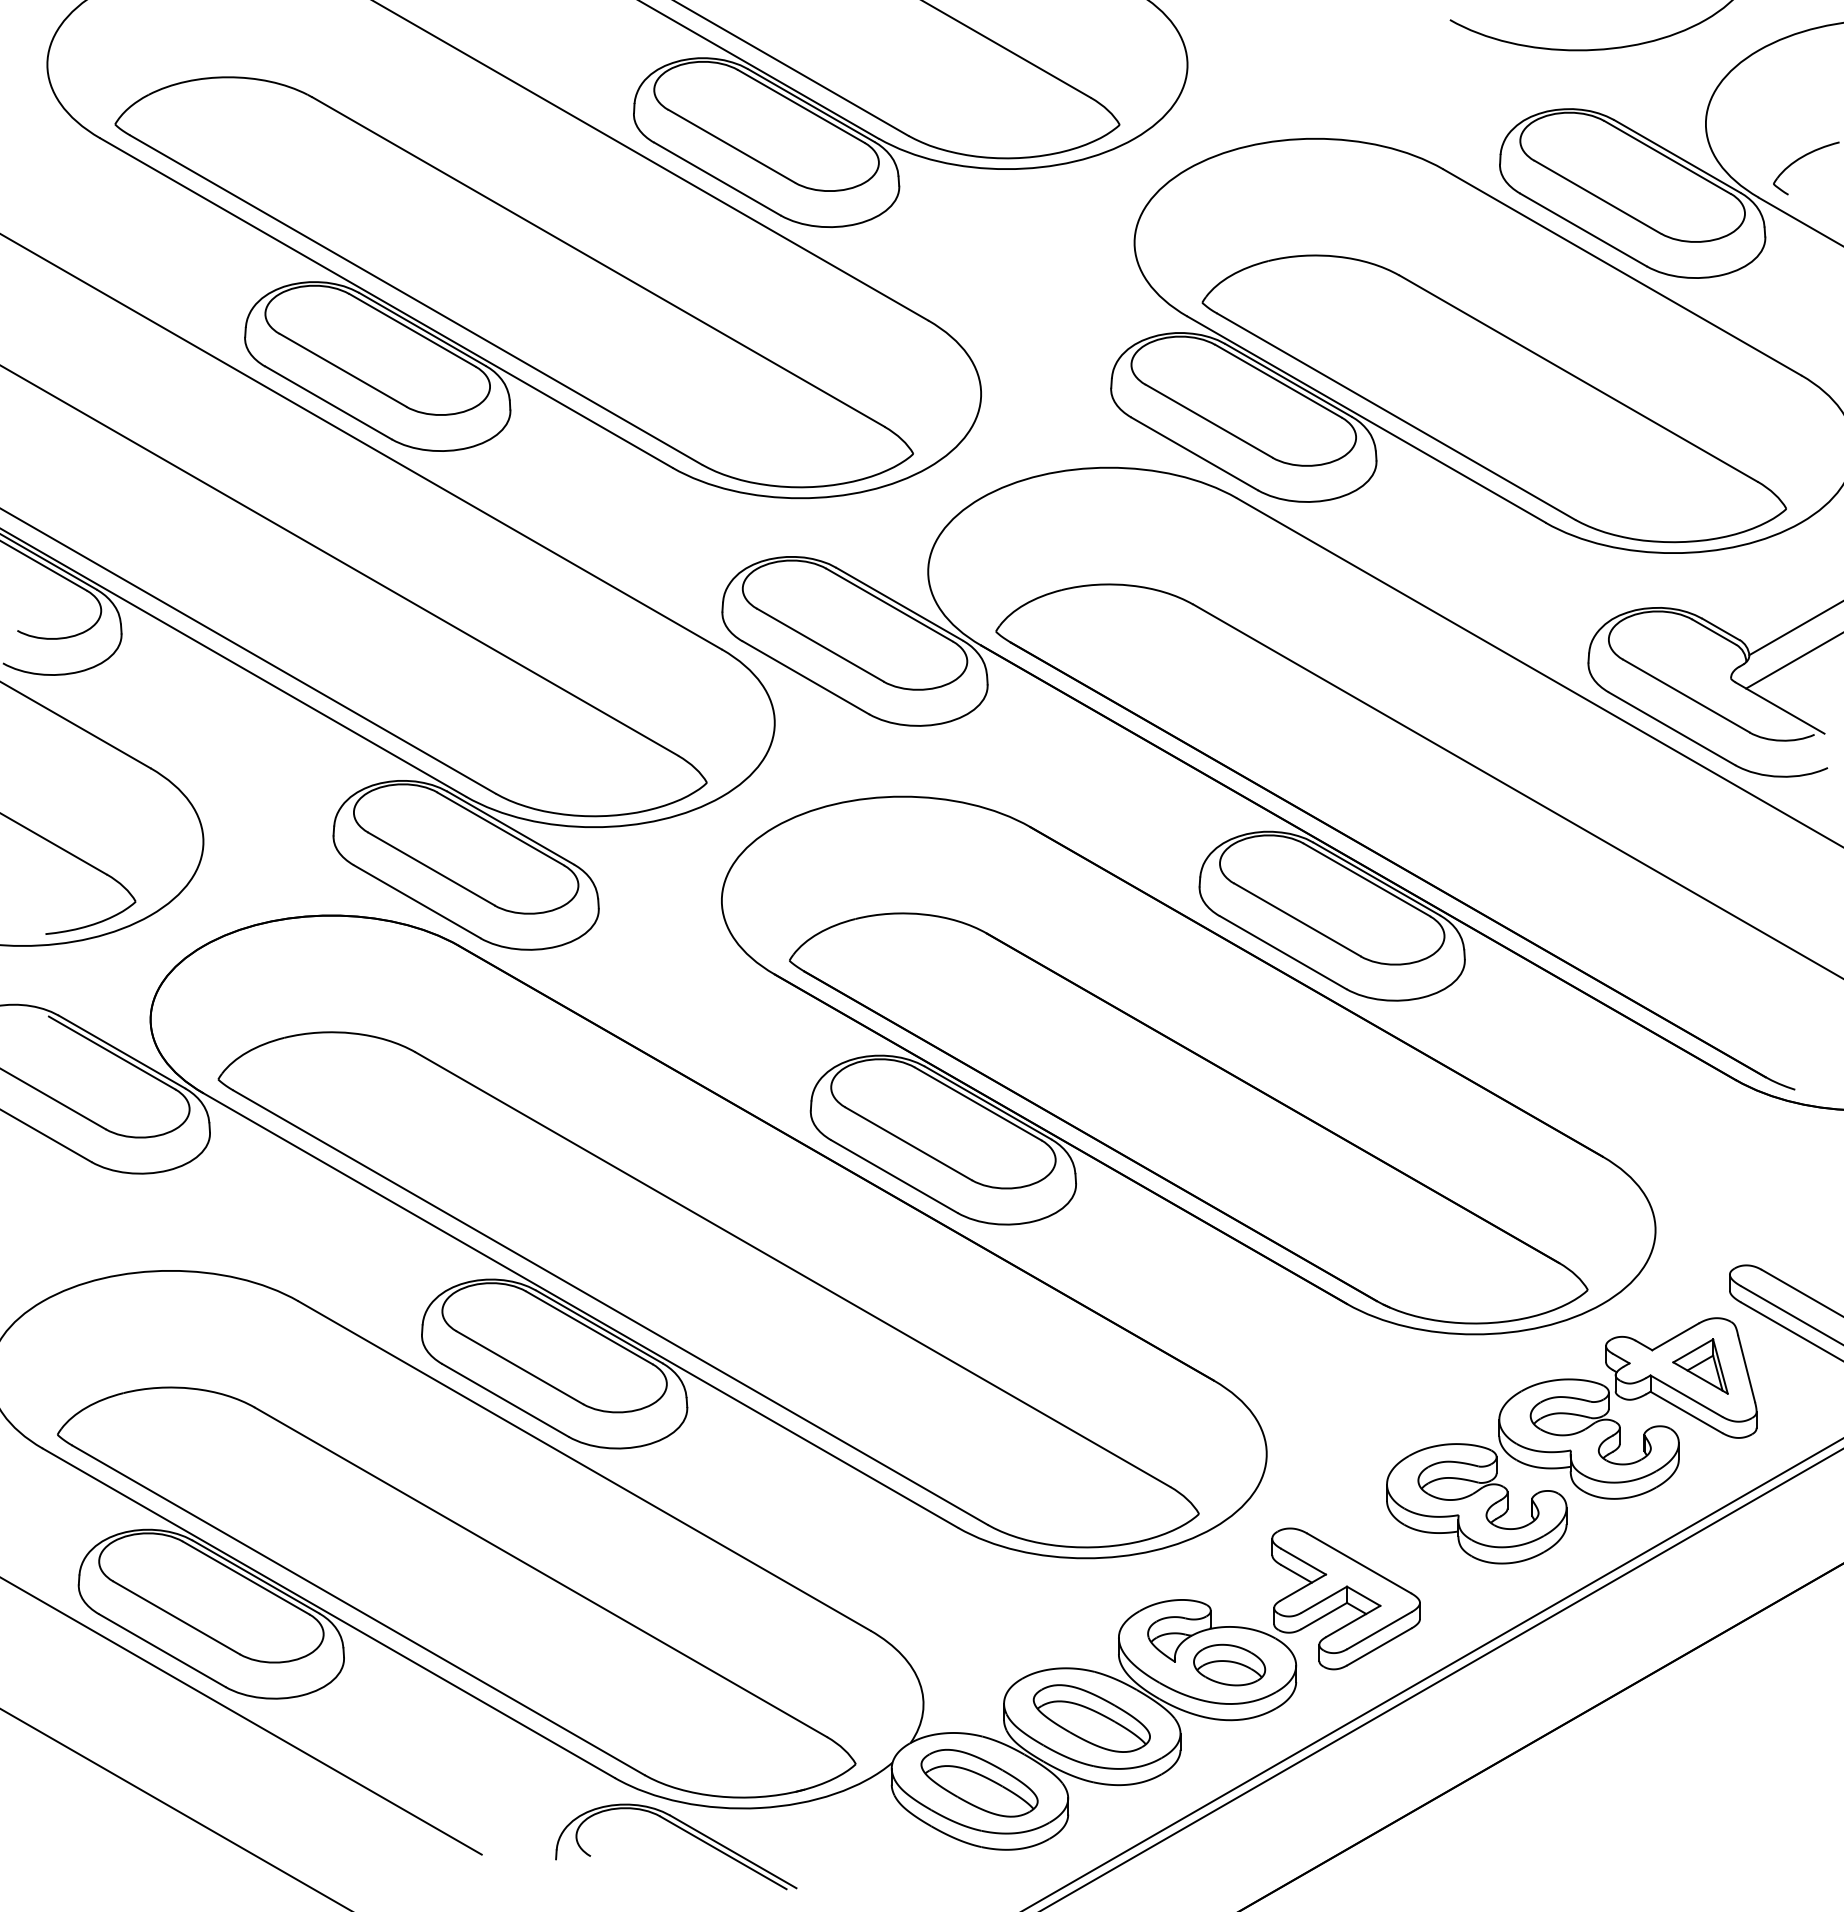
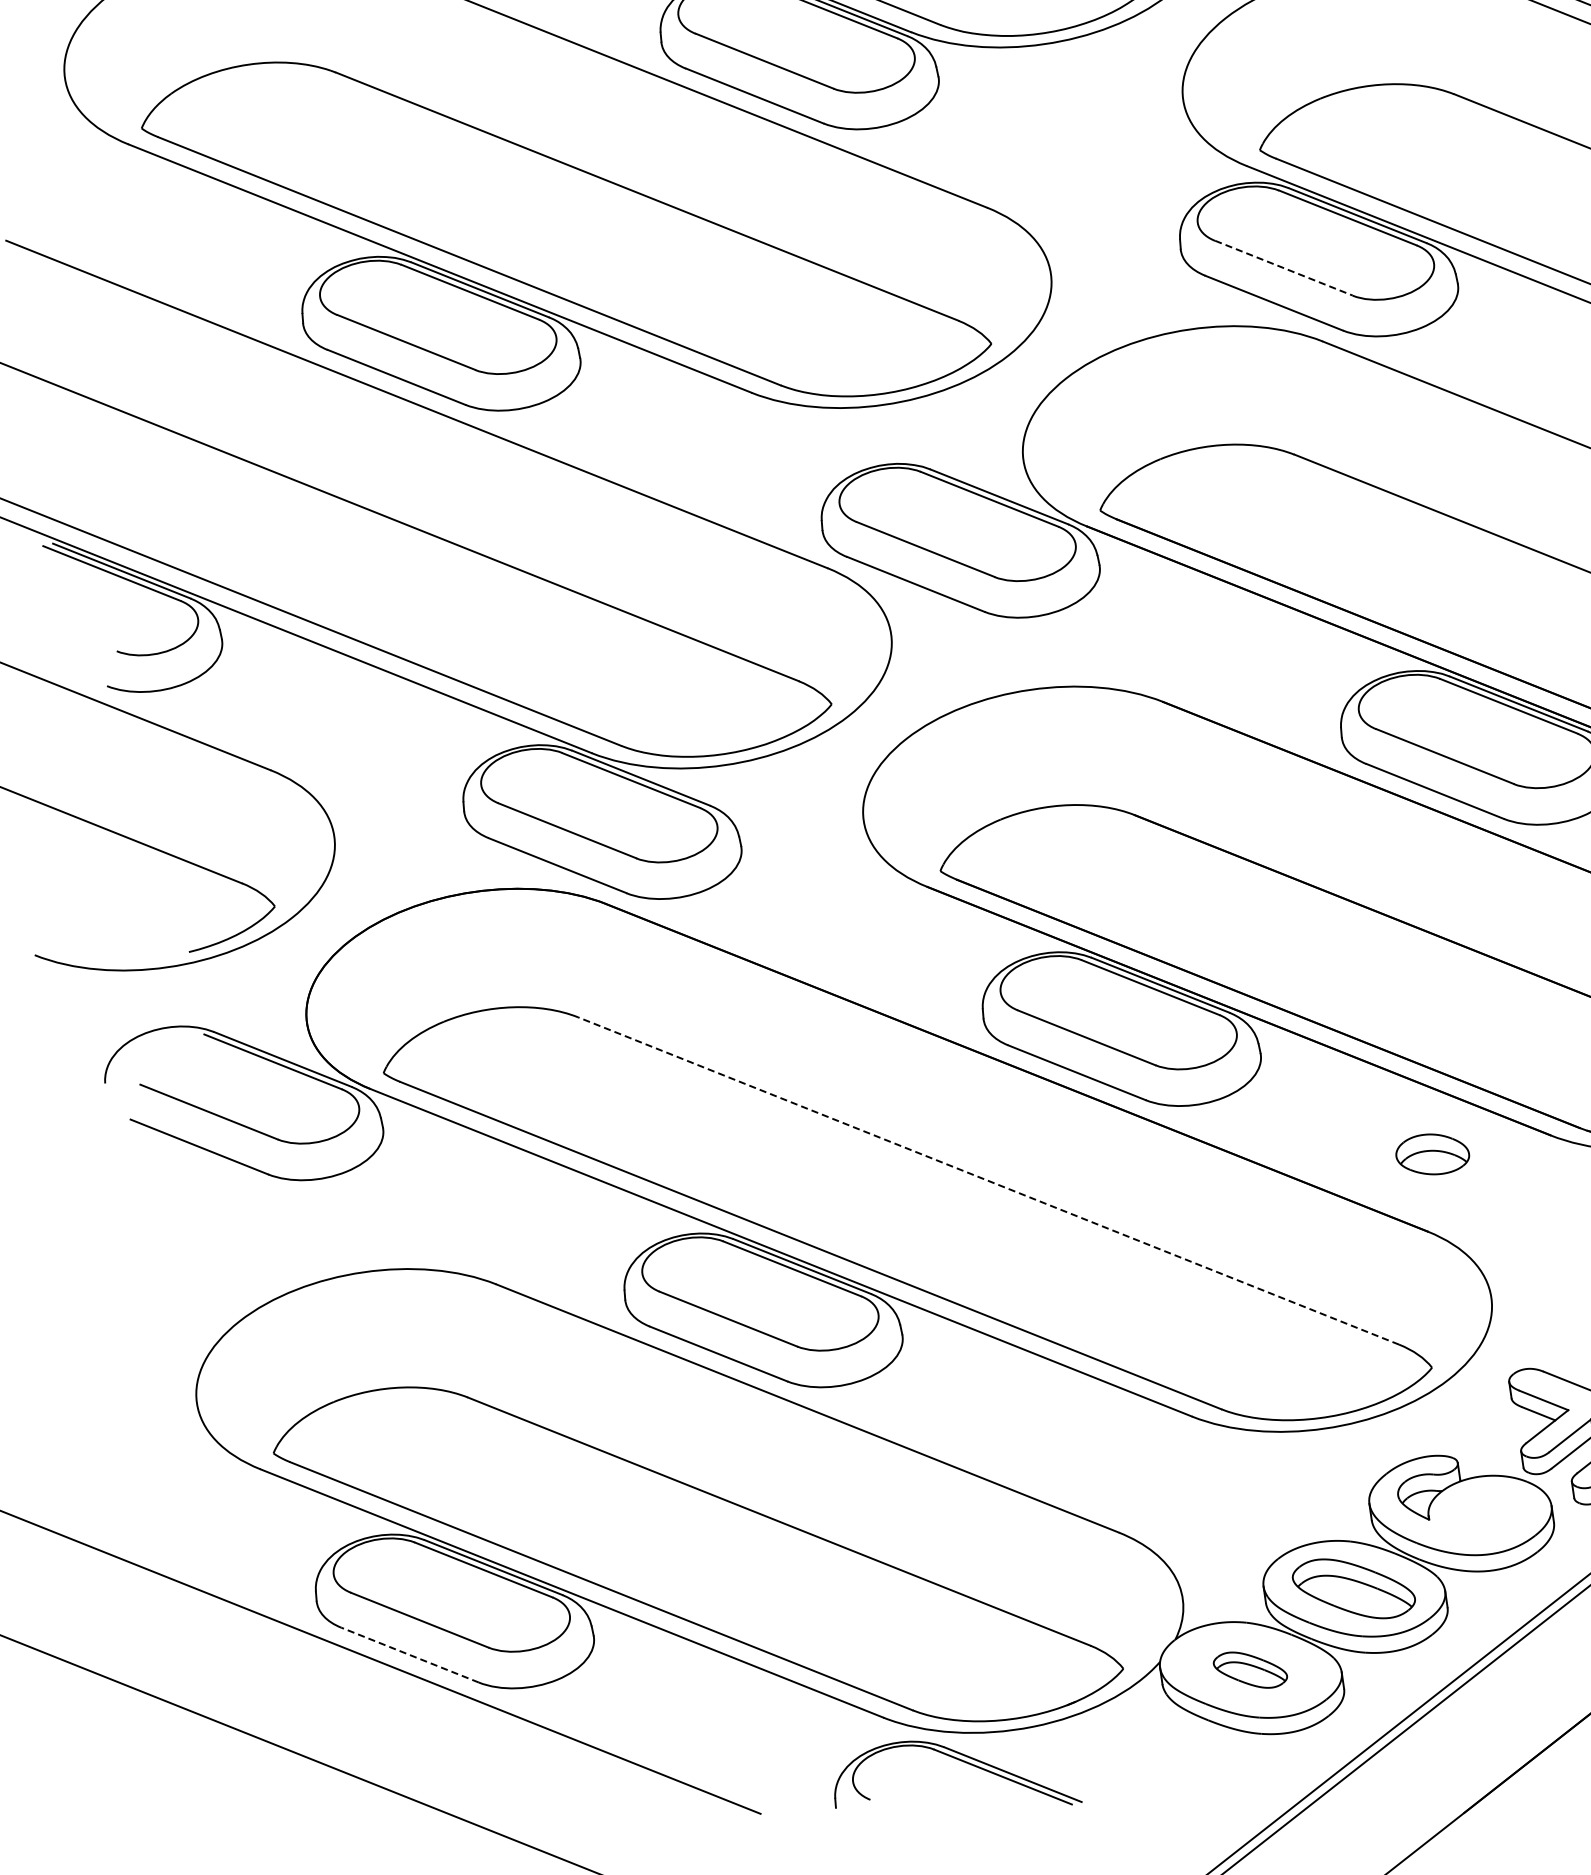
line: (1209, 421) -> (1284, 268), solid -> dashed
line: (792, 1269) -> (988, 1180), solid -> dashed
line: (162, 1650) -> (410, 1654), solid -> dashed
part: (1229, 1664) -> (1432, 1153), moved
part: (979, 1783) -> (1250, 1670), size x0.6

